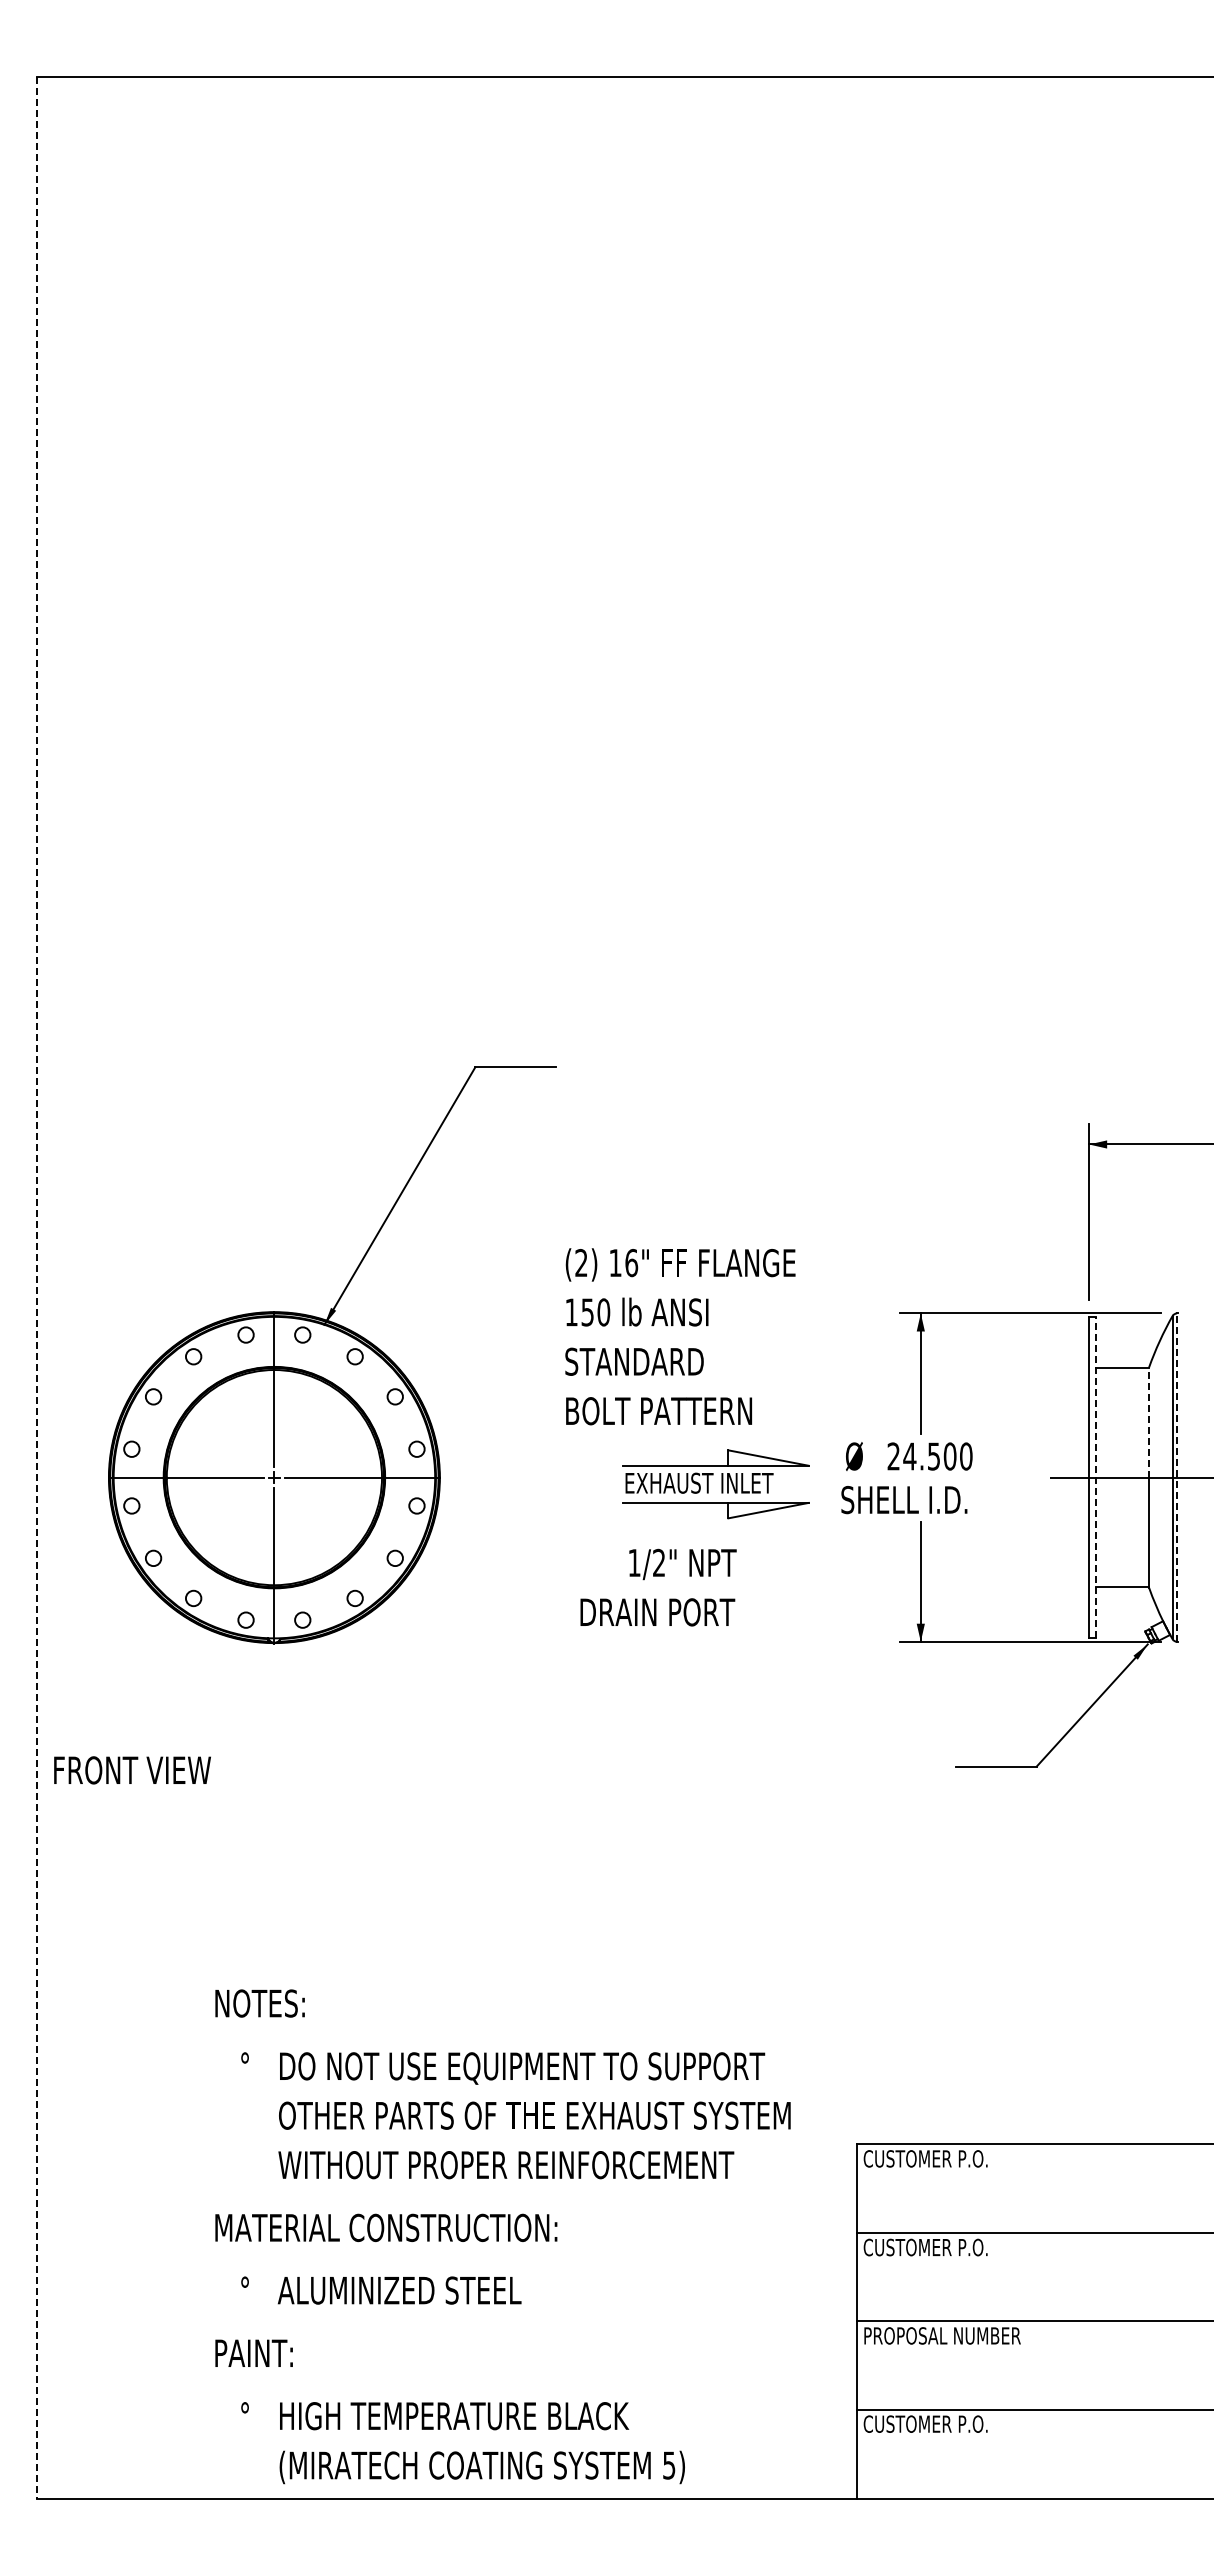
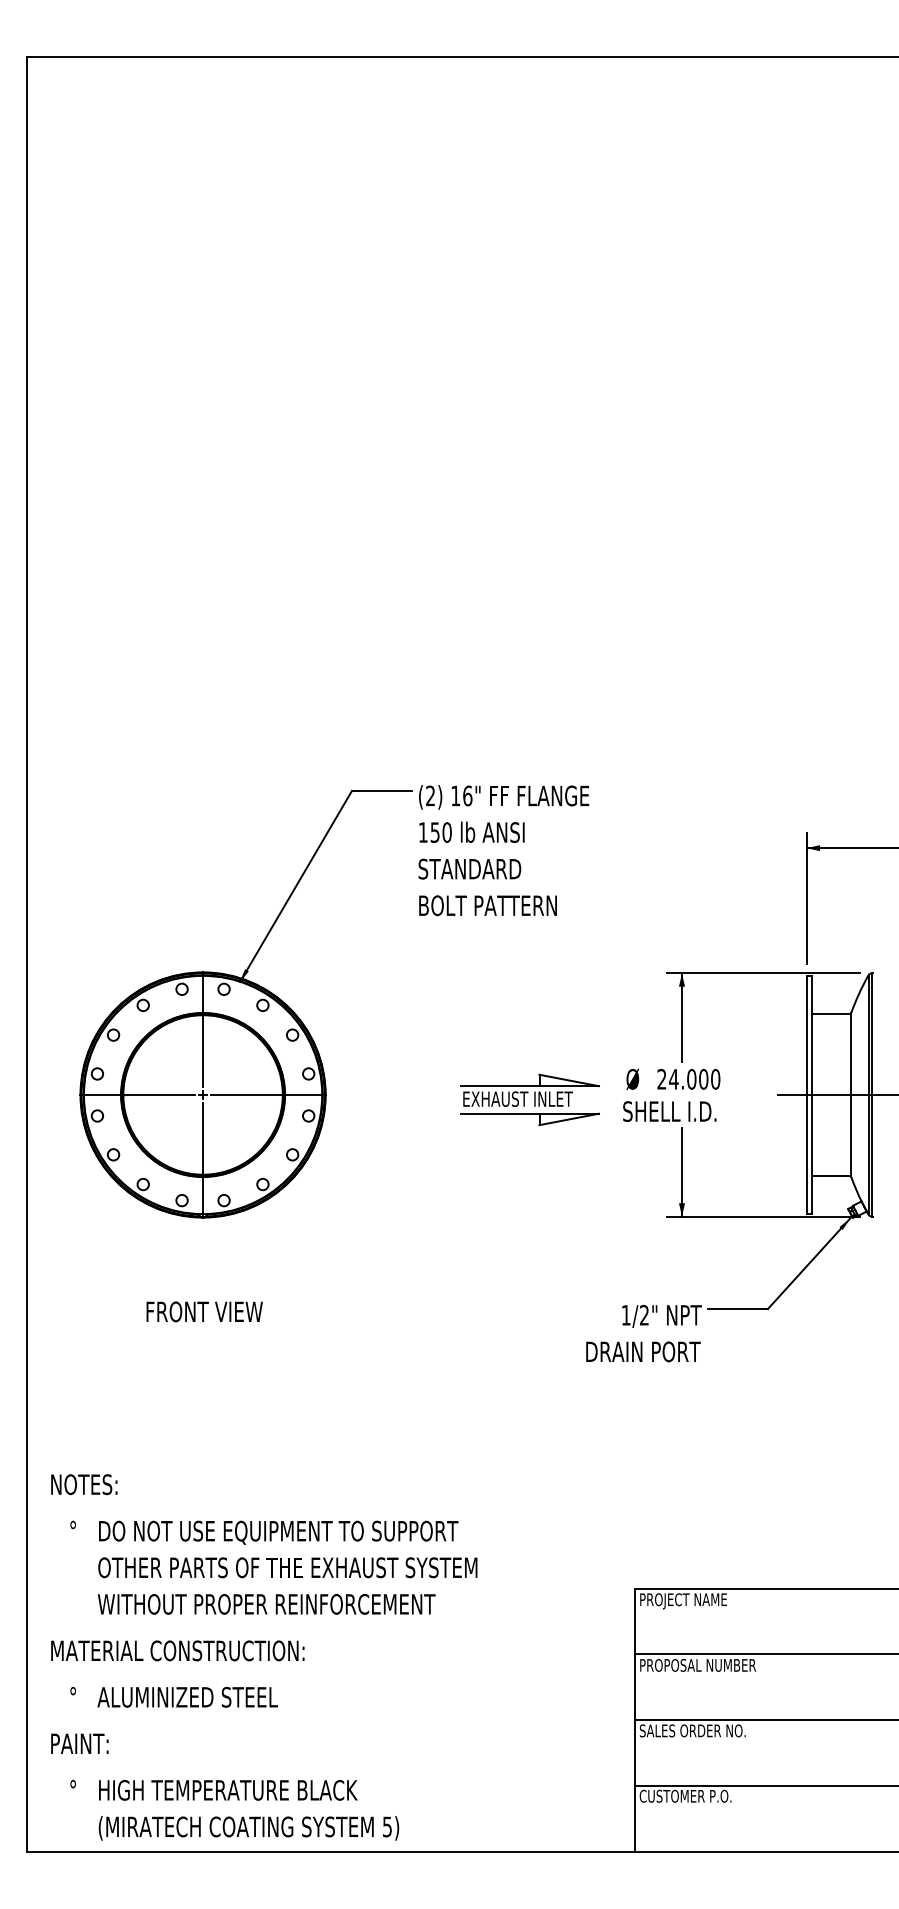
line: (36, 1288) -> (26, 954), dashed -> solid
text: (680, 1336) -> (503, 850), moved
line: (1149, 1421) -> (851, 1053), dashed -> solid
text: (933, 1456) -> (691, 1079), 24.500 -> 24.000
line: (1095, 1477) -> (811, 1094), dashed -> solid
line: (1177, 1477) -> (872, 1094), dashed -> solid
text: (658, 1587) -> (643, 1333), moved
text: (132, 1770) -> (204, 1311), moved
text: (925, 2161) -> (685, 1601), CUSTOMER P.O. -> PROJECT NAME
text: (502, 2236) -> (263, 1657), moved
text: (941, 2247) -> (697, 1665), CUSTOMER P.O. -> PROPOSAL NUMBER
text: (942, 2335) -> (698, 1730), PROPOSAL NUMBER -> SALES ORDER NO.

